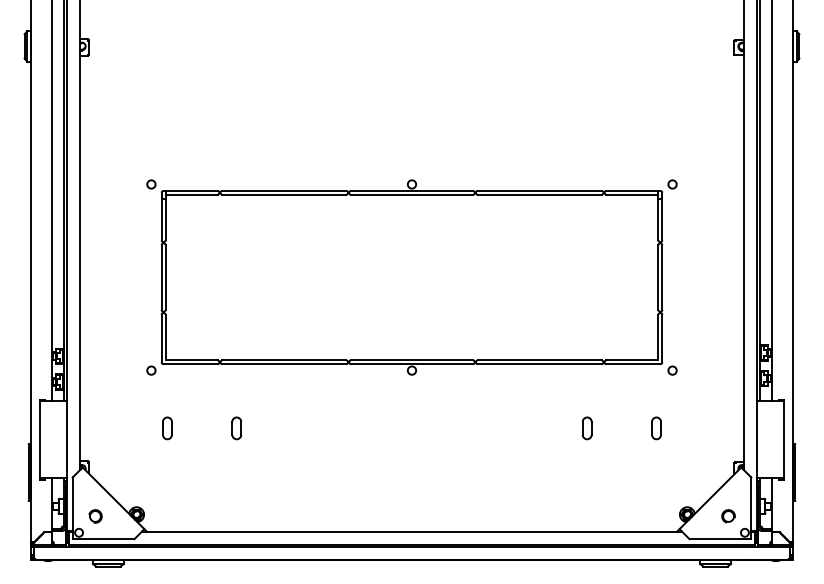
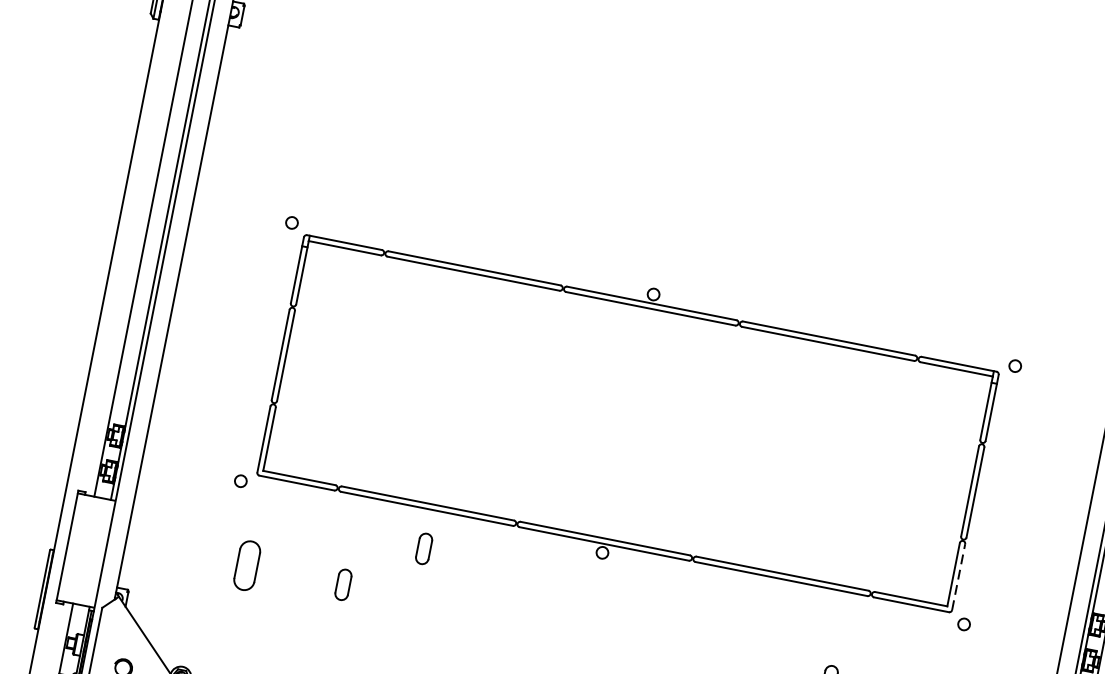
line: (662, 338) -> (958, 577), solid -> dashed
part: (287, 392) -> (423, 549), added
part: (167, 428) -> (247, 565), size x1.6

